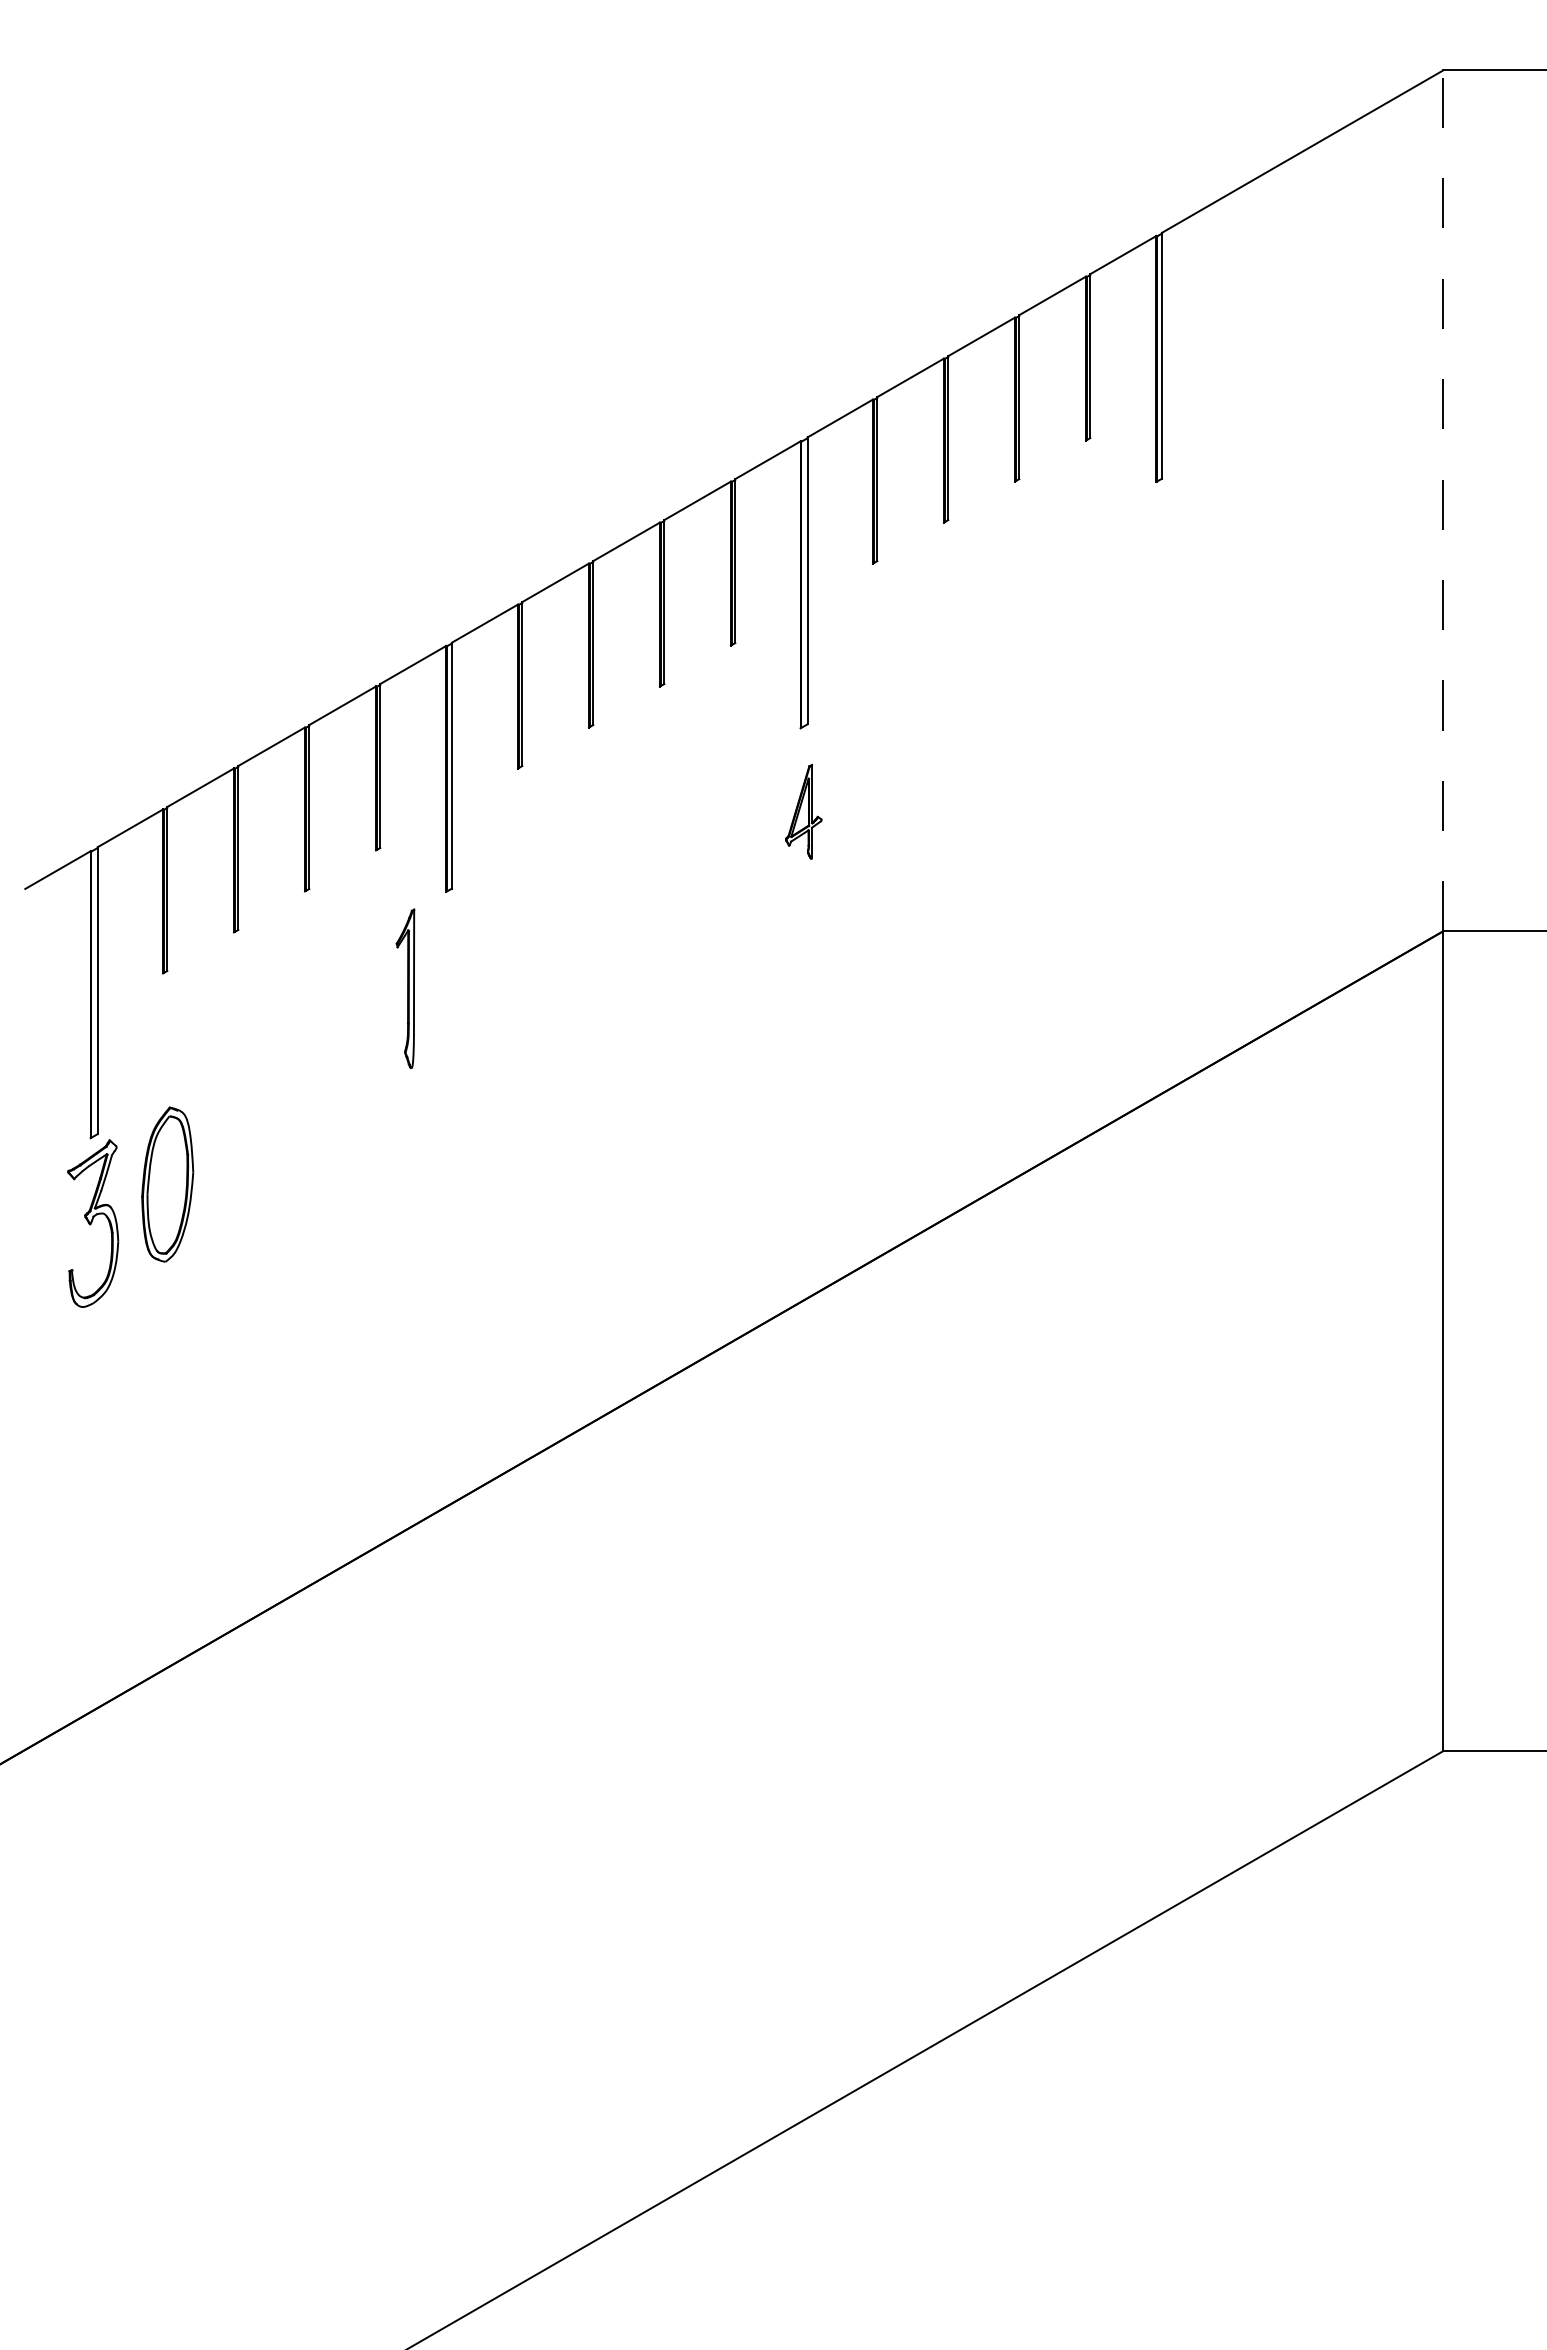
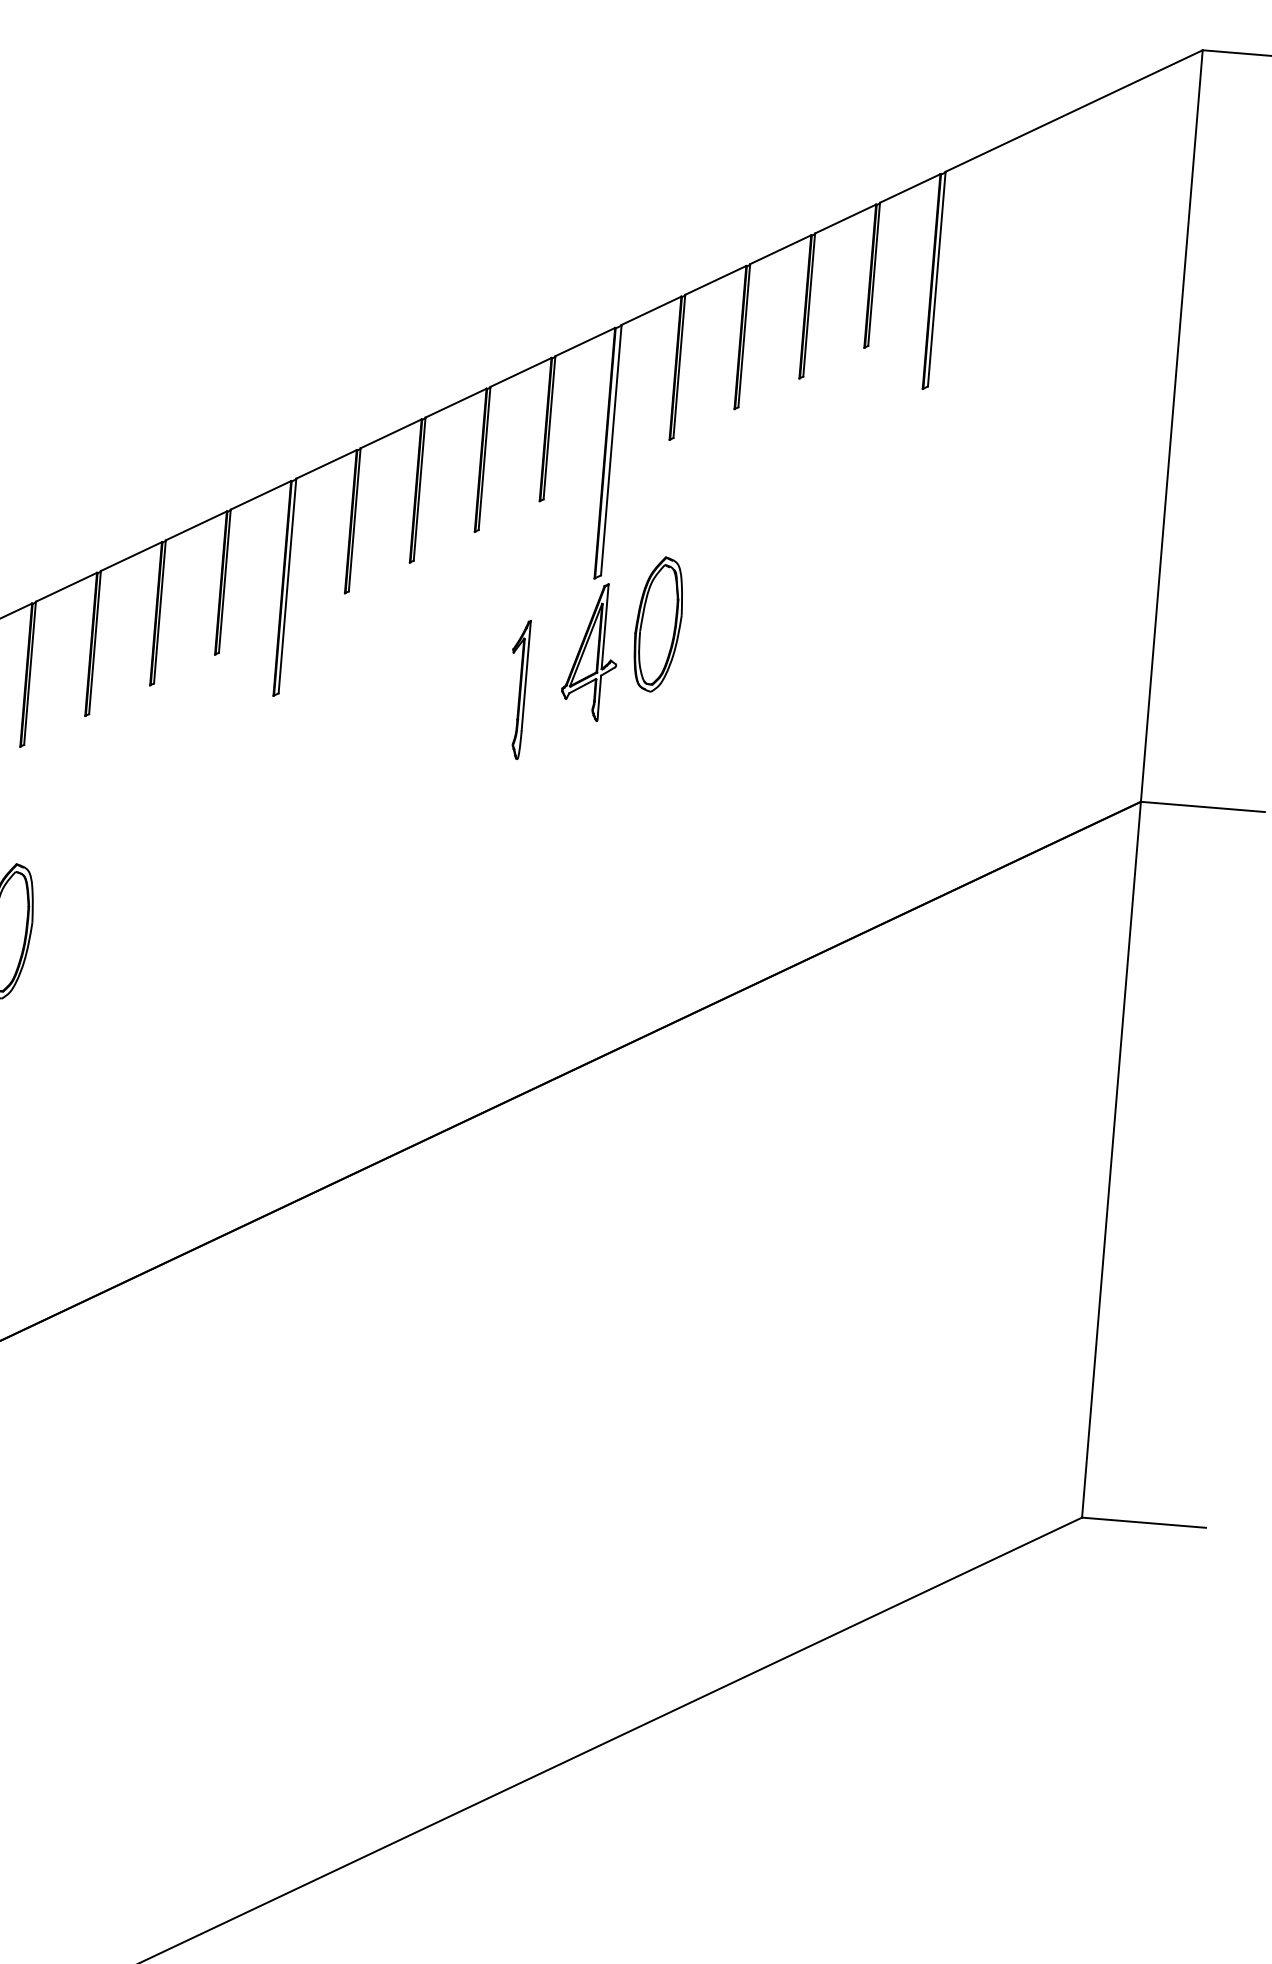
line: (1443, 500) -> (1172, 425), dashed -> solid
part: (877, 774) -> (658, 624), added
part: (803, 811) -> (591, 651), size x1.67
part: (405, 988) -> (517, 689), moved

